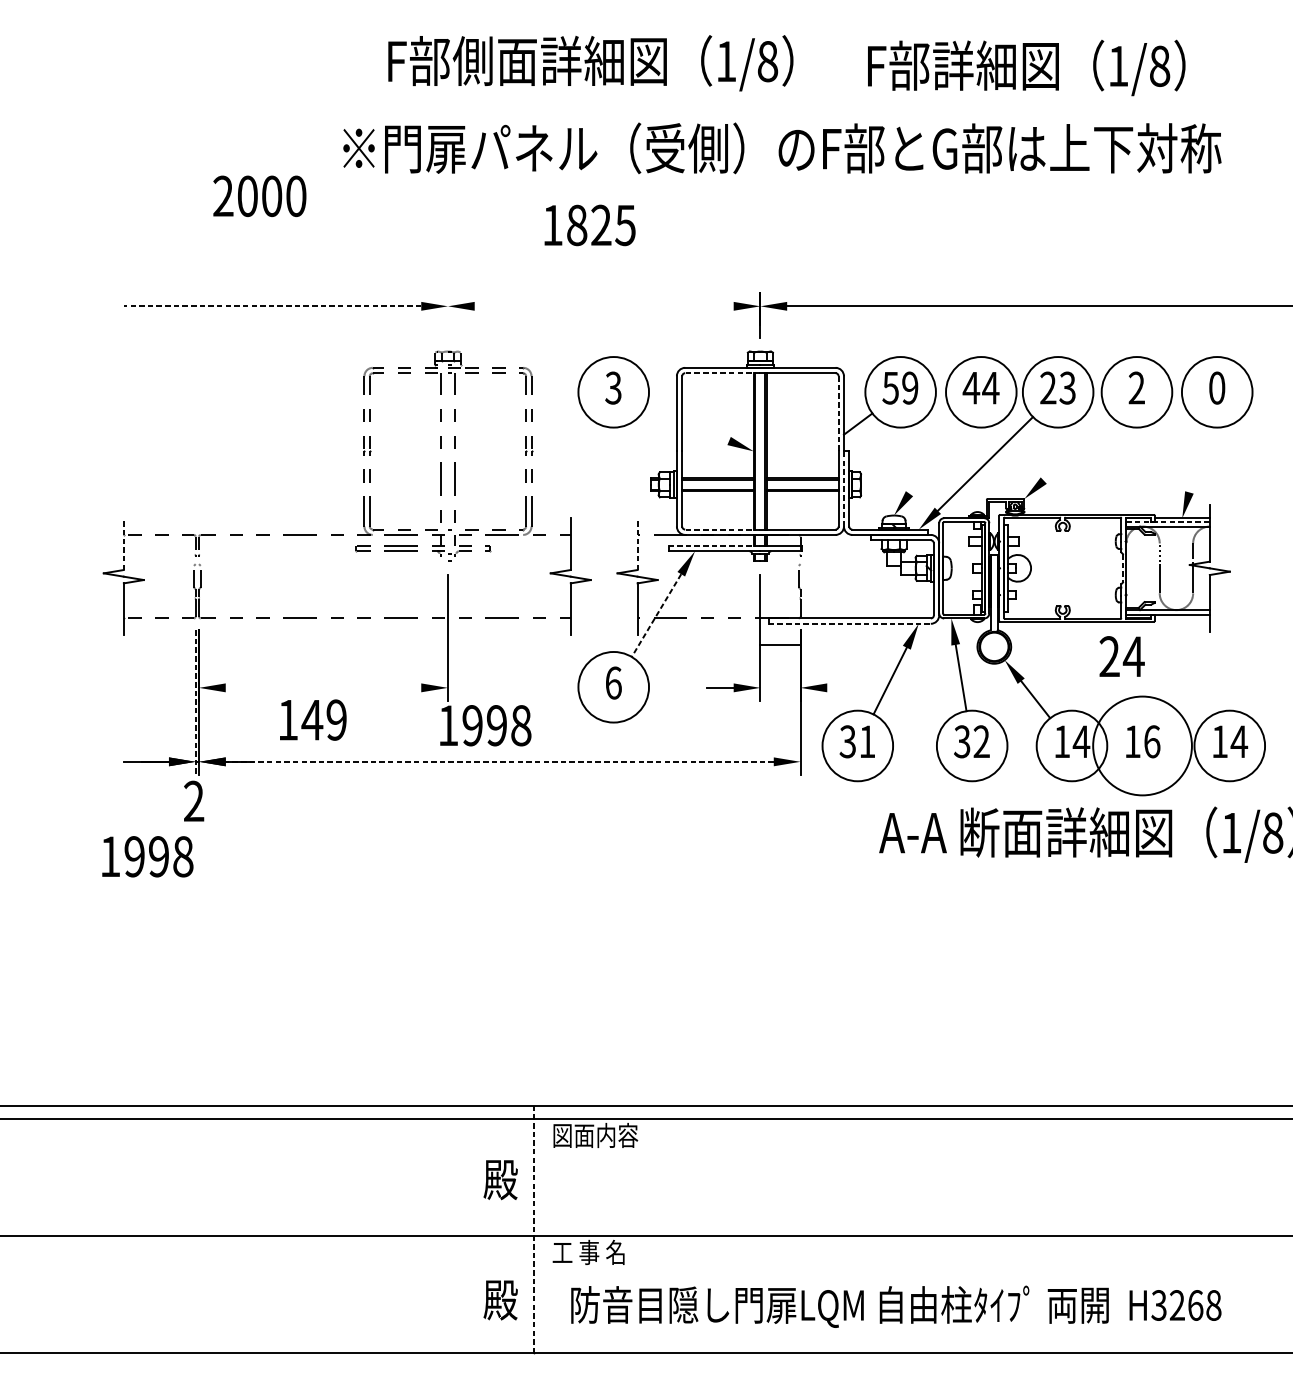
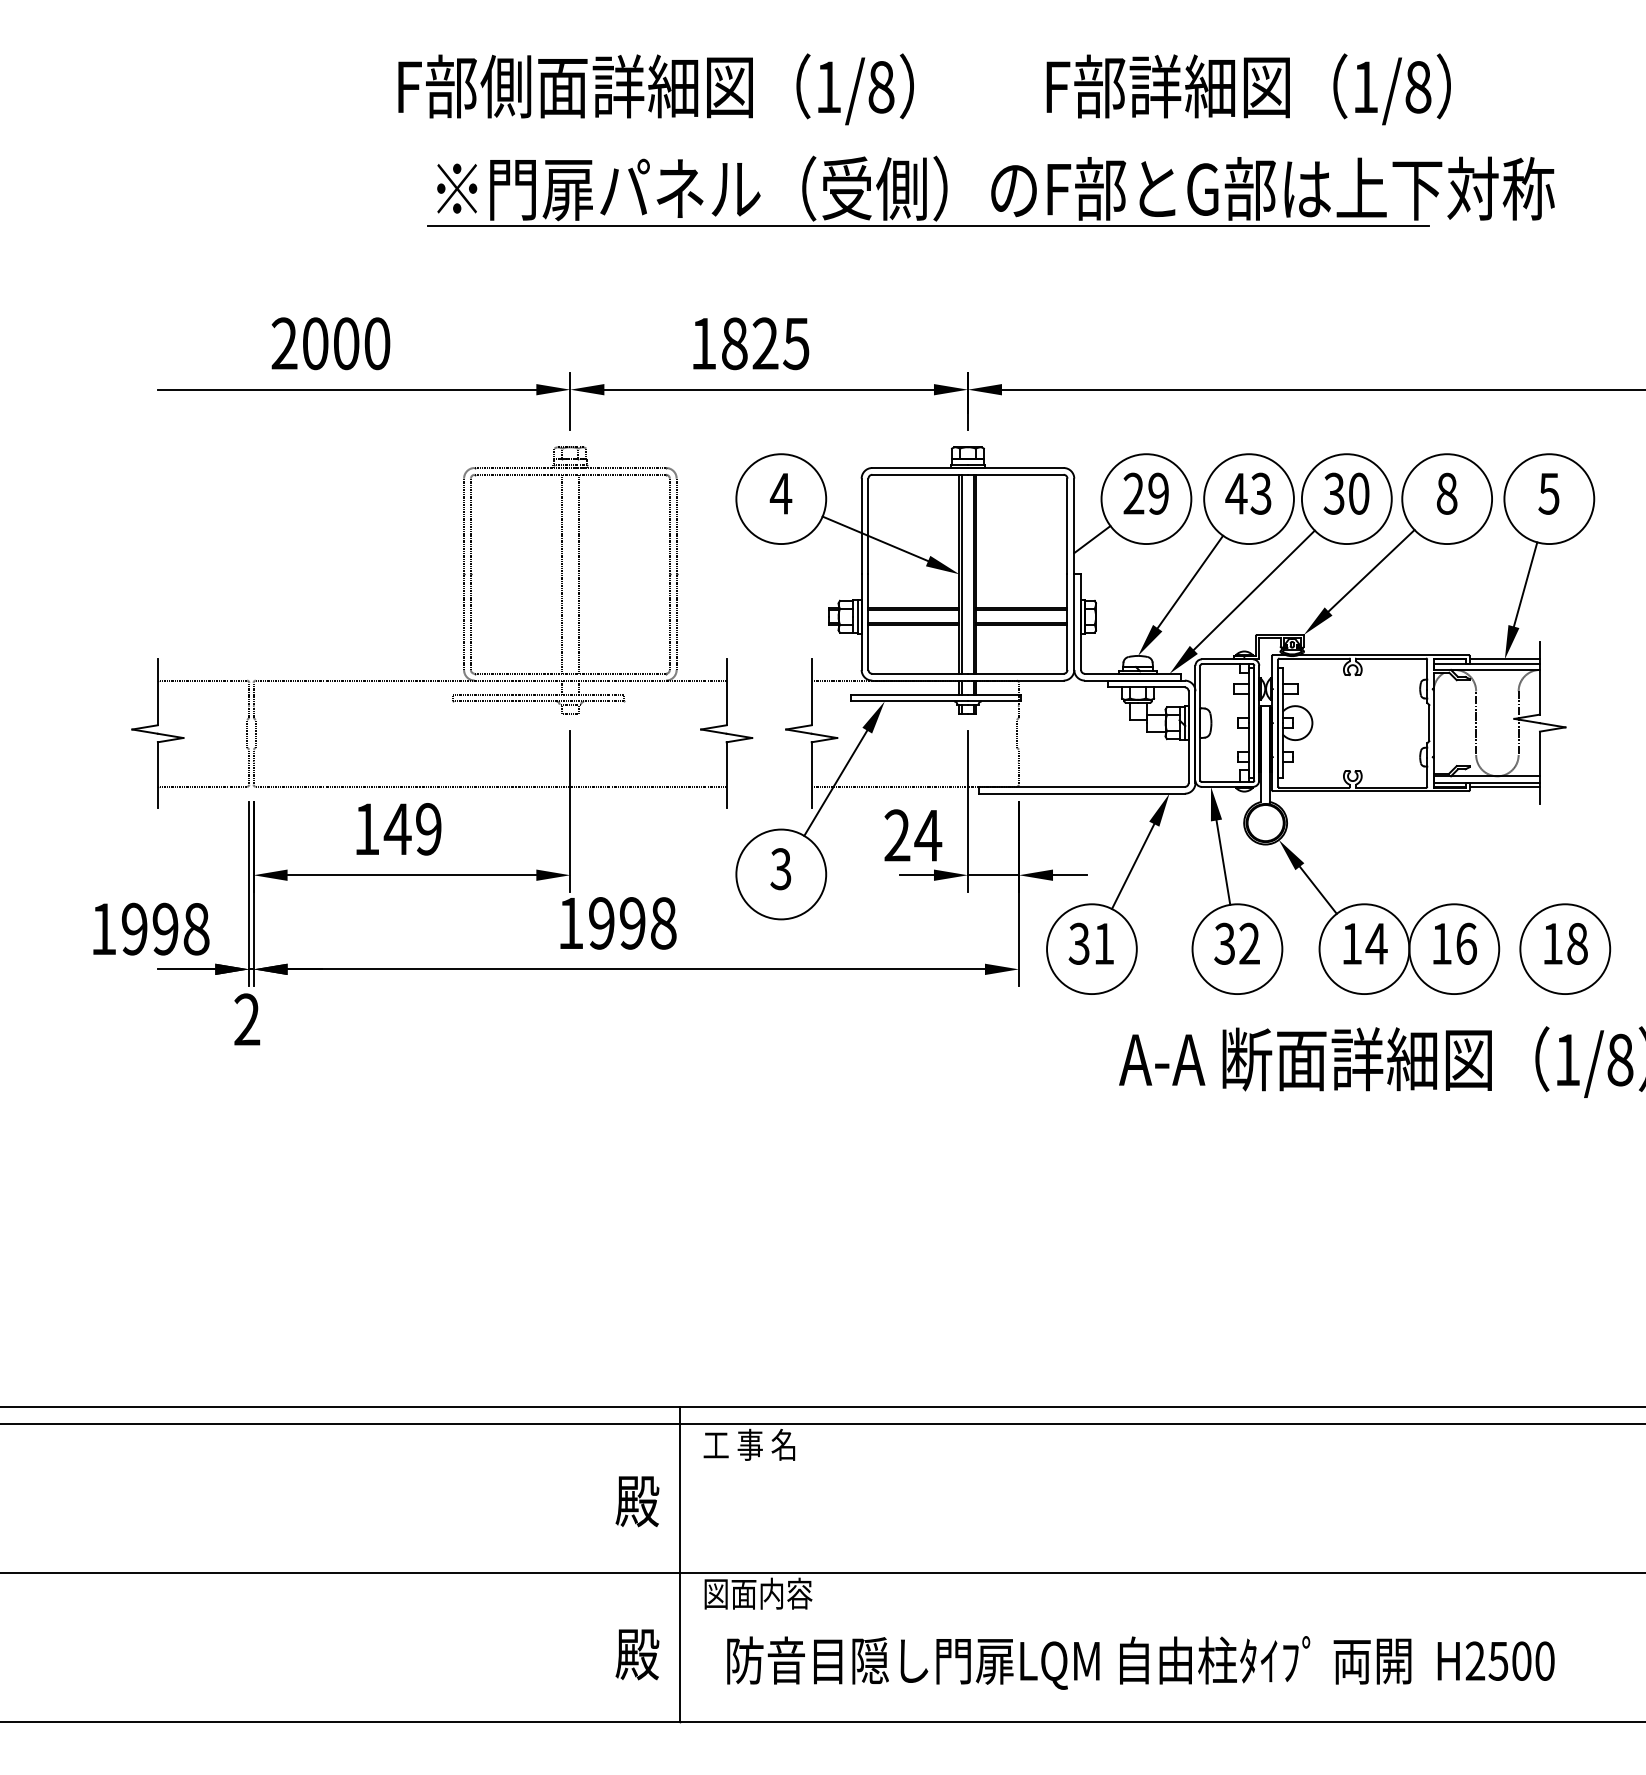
text: (590, 63) -> (655, 89), moved
text: (1026, 68) -> (1248, 89), moved
line: (728, 178) -> (927, 226), added
text: (259, 196) -> (330, 343), moved
text: (590, 225) -> (751, 343), moved
line: (272, 306) -> (346, 389), dashed -> solid
line: (603, 306) -> (768, 389), added
line: (448, 315) -> (570, 401), added
line: (723, 372) -> (920, 474), dashed -> solid
text: (613, 387) -> (780, 493), 3 -> 4
text: (890, 387) -> (1133, 493), 59 -> 29
text: (991, 387) -> (1261, 493), 44 -> 43
text: (1057, 387) -> (1346, 493), 23 -> 30
text: (1136, 387) -> (1446, 493), 2 -> 8
text: (1216, 387) -> (1548, 493), 0 -> 5
line: (838, 413) -> (1067, 526), dashed -> solid
line: (687, 423) -> (875, 538), added
line: (1077, 448) -> (1371, 570), added
line: (935, 457) -> (1190, 581), added
line: (1198, 459) -> (1525, 584), added
line: (844, 489) -> (1074, 622), dashed -> solid
line: (1168, 521) -> (1487, 663), dashed -> solid
line: (723, 529) -> (920, 673), dashed -> solid
line: (123, 544) -> (157, 692), dashed -> solid
line: (637, 544) -> (811, 692), dashed -> solid
line: (715, 546) -> (910, 695), dashed -> solid
line: (1123, 568) -> (1429, 723), dashed -> solid
line: (656, 615) -> (835, 783), dashed -> solid
line: (1182, 618) -> (1504, 786), added
line: (850, 623) -> (1082, 793), dashed -> solid
line: (780, 645) -> (993, 875), moved
text: (1122, 656) -> (913, 835), moved
text: (613, 683) -> (780, 869), 6 -> 3
line: (323, 688) -> (411, 875), added
line: (840, 688) -> (1070, 875), added
line: (195, 703) -> (249, 894), dashed -> solid
text: (312, 720) -> (398, 829), moved
text: (1239, 741) -> (1577, 943), 14 -> 18
circle: (1142, 746) -> (1454, 949), size x0.71
line: (499, 761) -> (636, 969), dashed -> solid
text: (147, 856) -> (151, 928), moved
text: (595, 1135) -> (757, 1444), 図面内容 -> 工 事 名
line: (533, 1229) -> (679, 1564), dashed -> solid
text: (595, 1252) -> (757, 1593), 工 事 名 -> 図面内容
text: (1185, 1304) -> (1509, 1660), H3268 -> H2500

